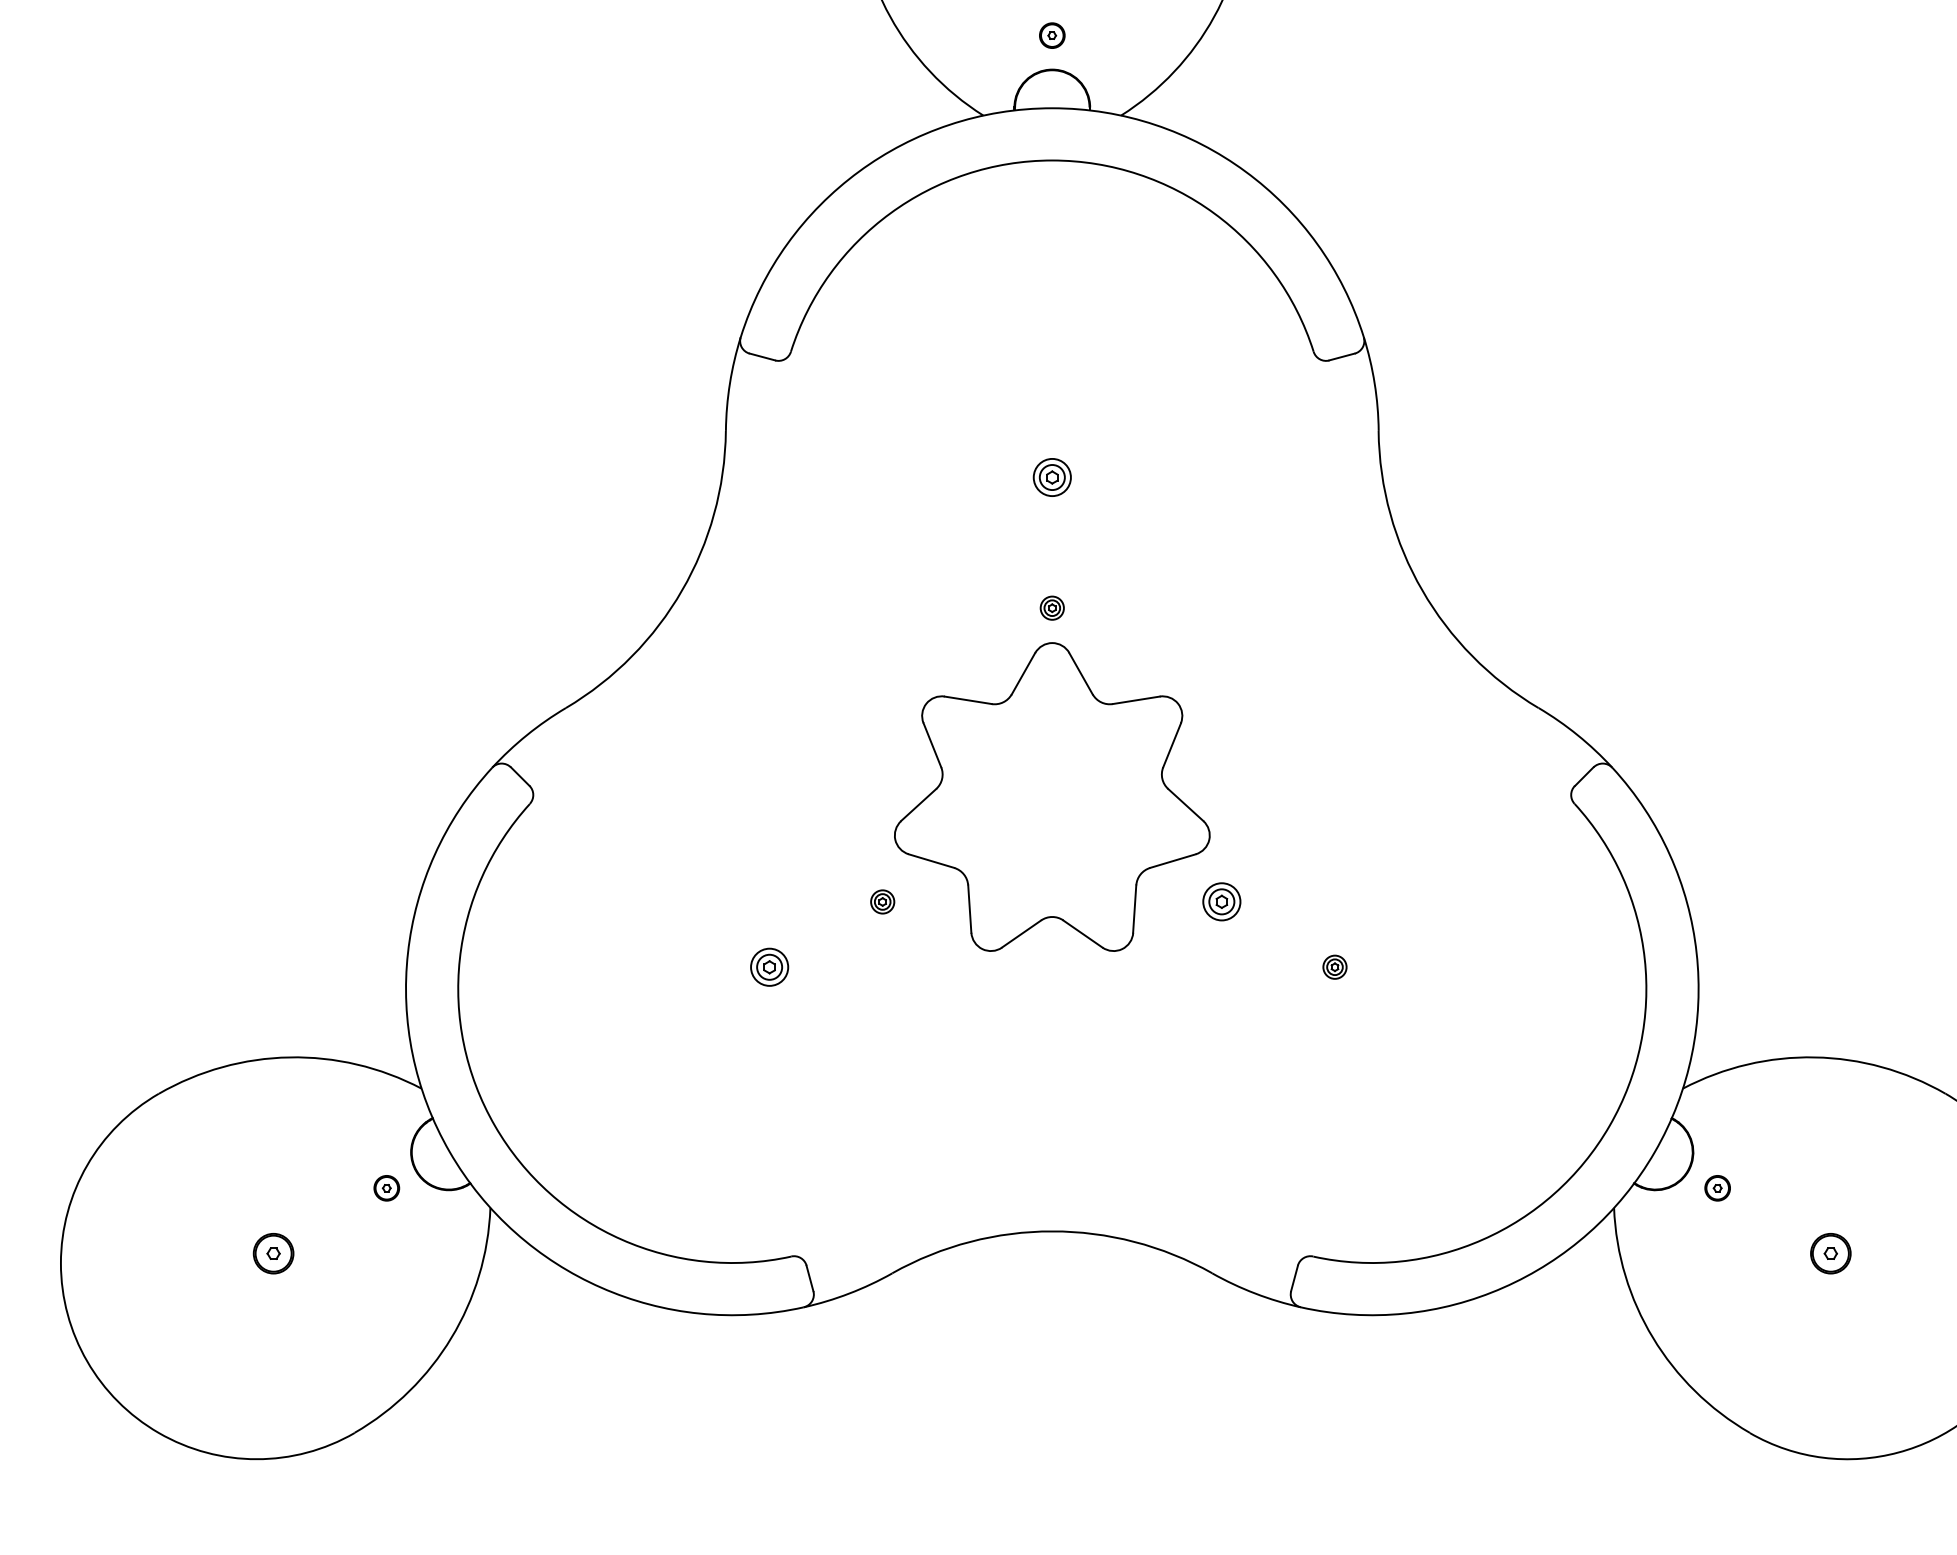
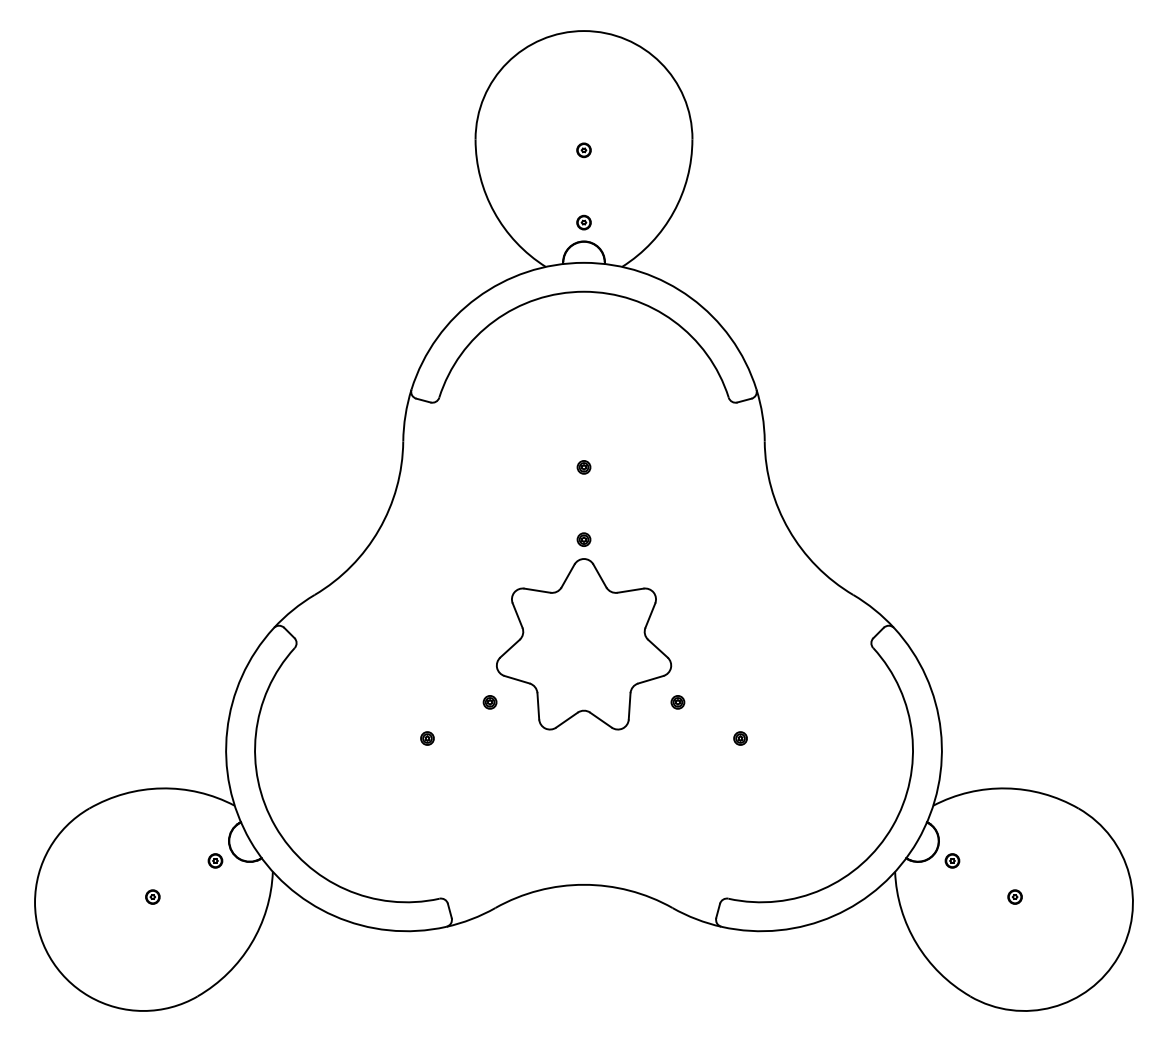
part: (1051, 477) -> (583, 467), size x0.62
part: (1221, 902) -> (677, 702), size x0.62
part: (769, 967) -> (427, 738), size x0.62
part: (273, 1252) -> (152, 896), size x0.62
part: (1829, 1252) -> (1014, 896), size x0.62

